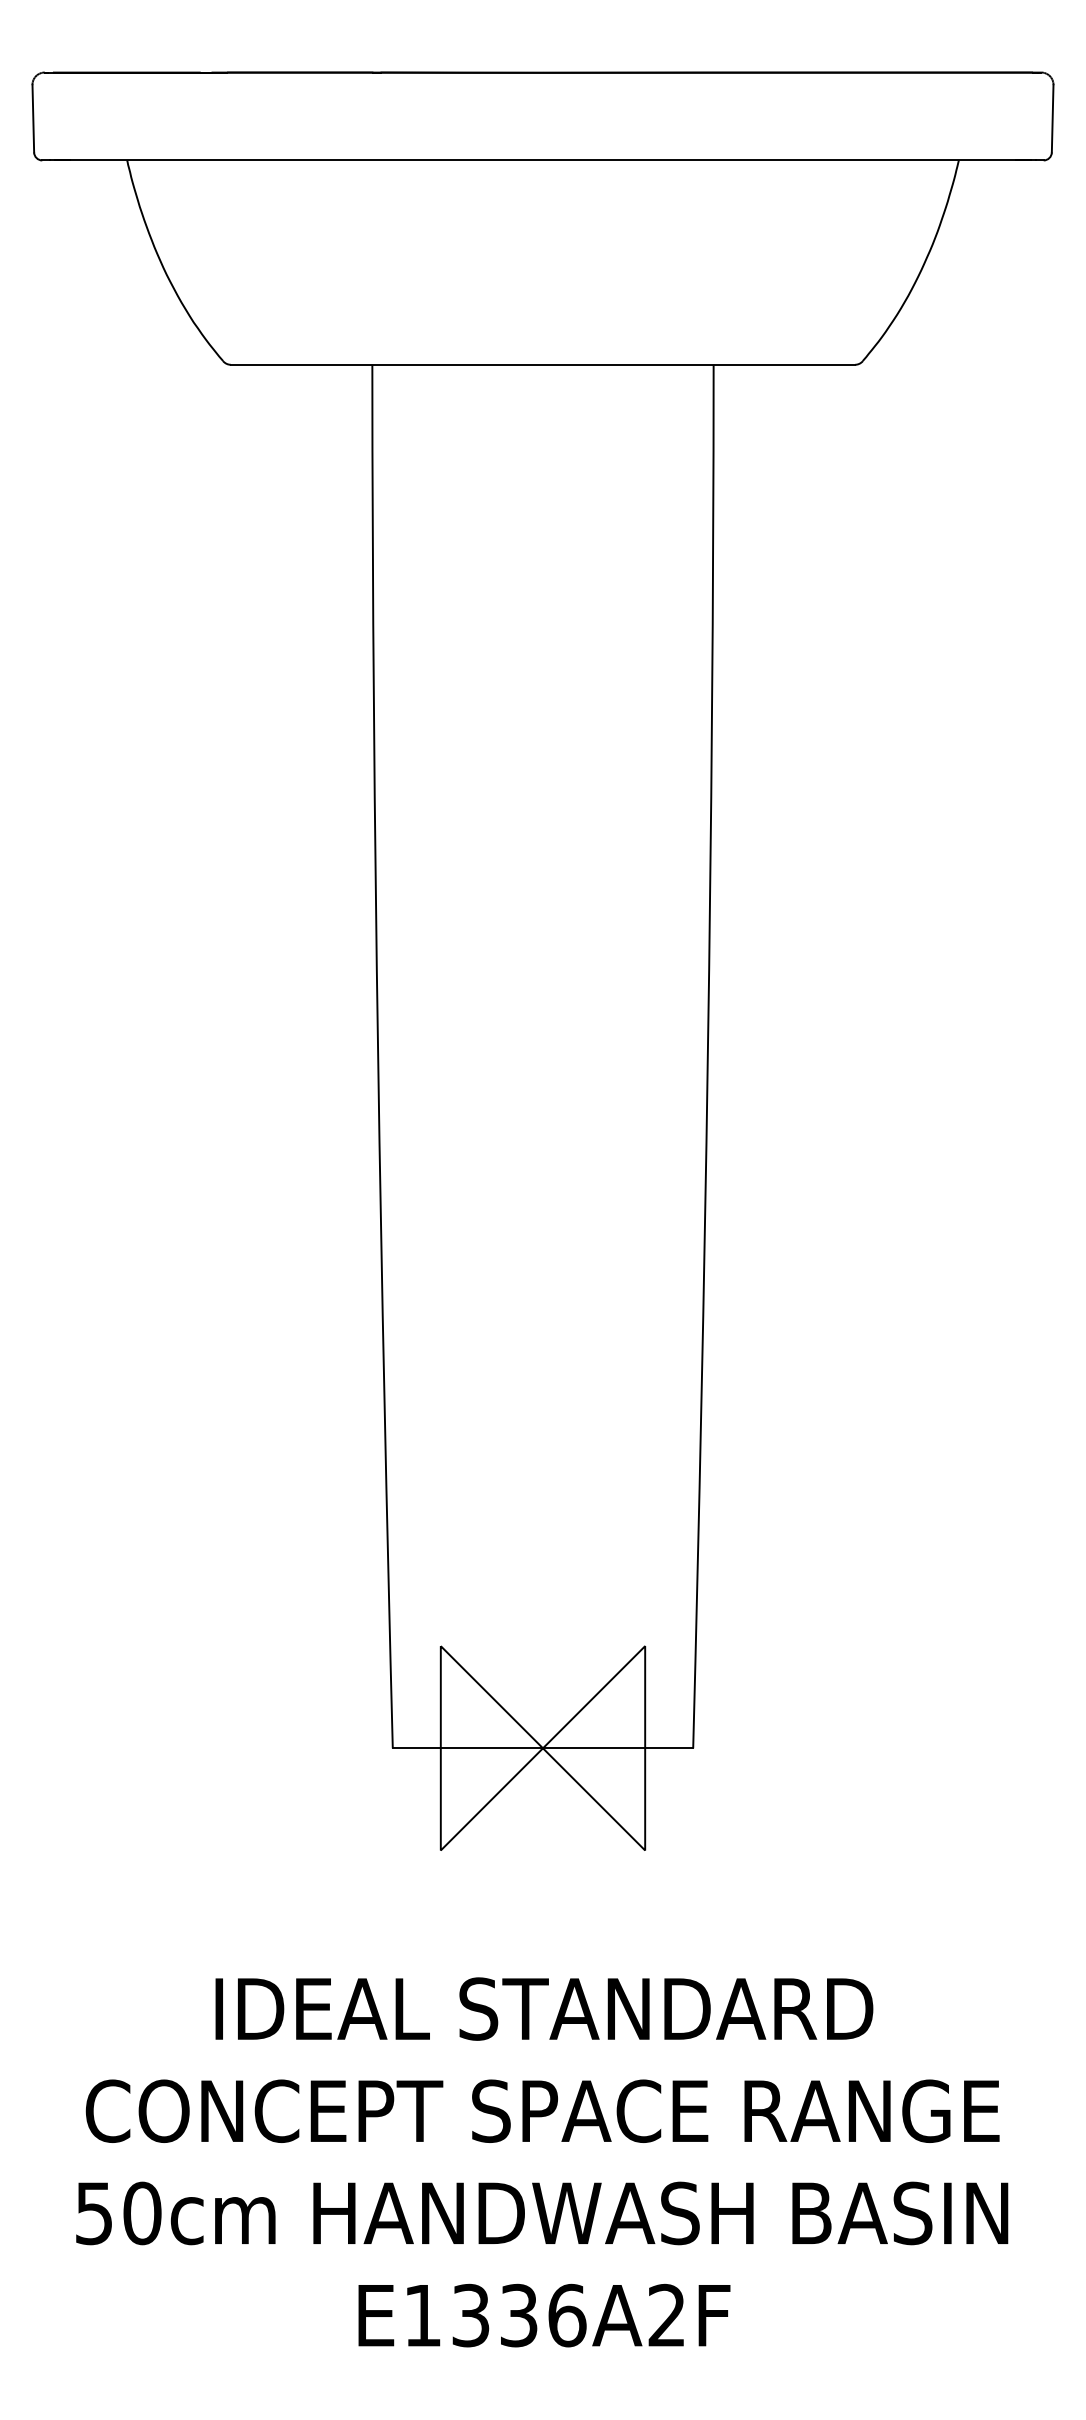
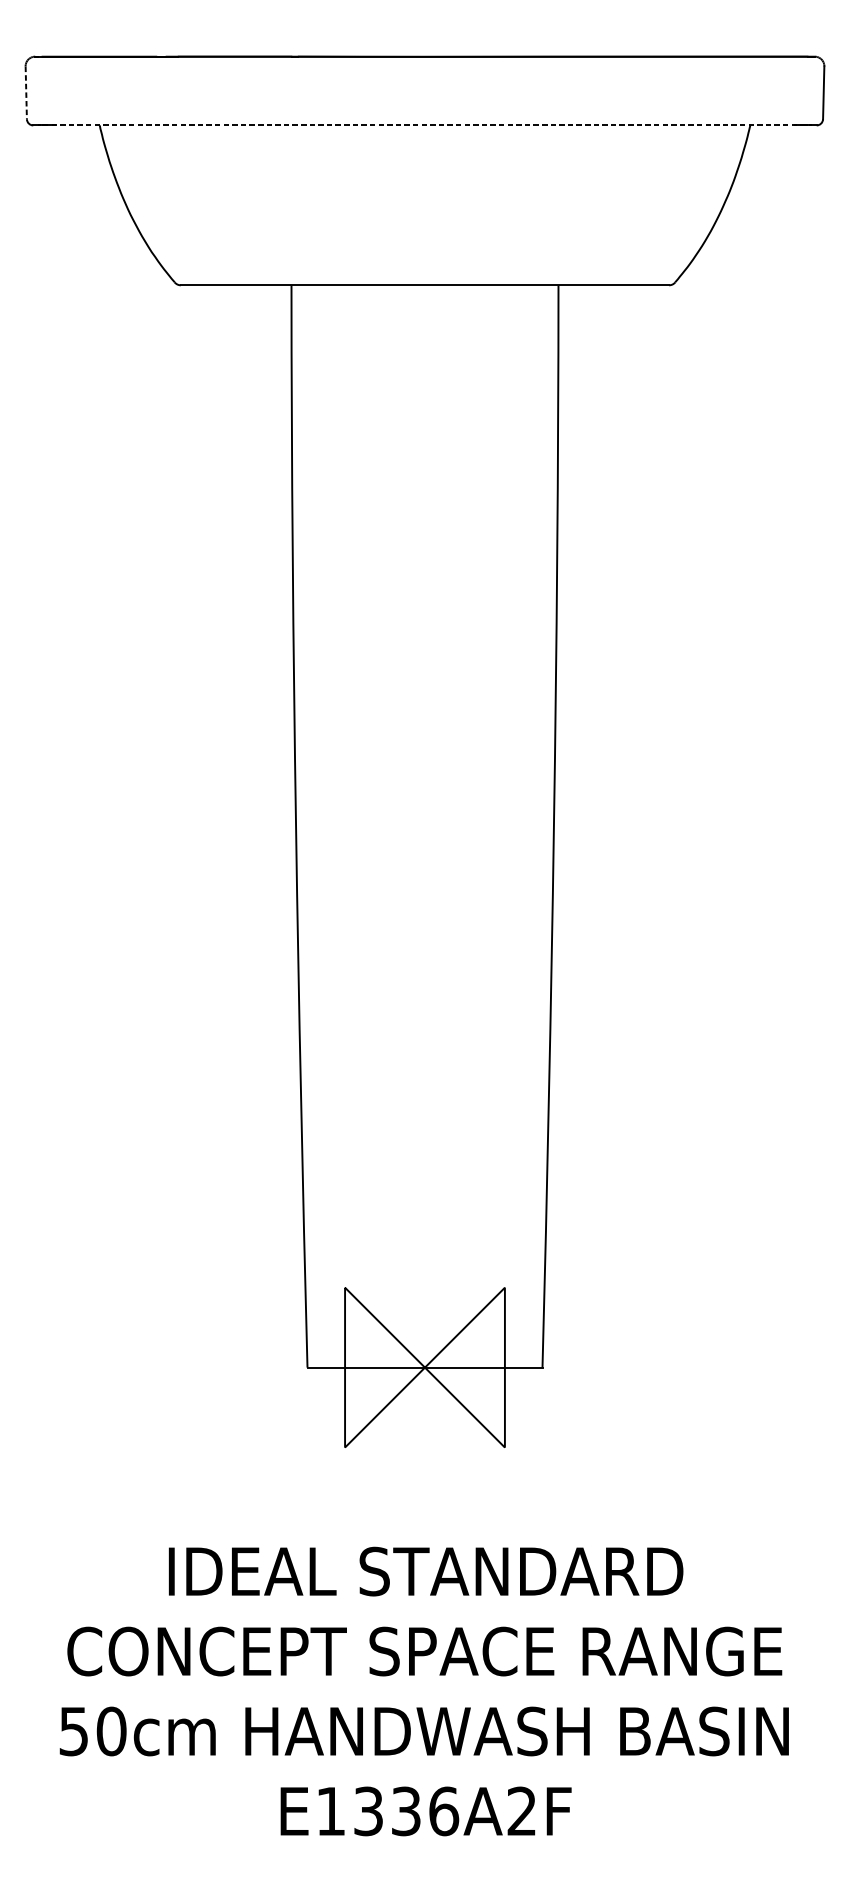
line: (33, 118) -> (26, 92), solid -> dashed
line: (543, 160) -> (425, 125), solid -> dashed

